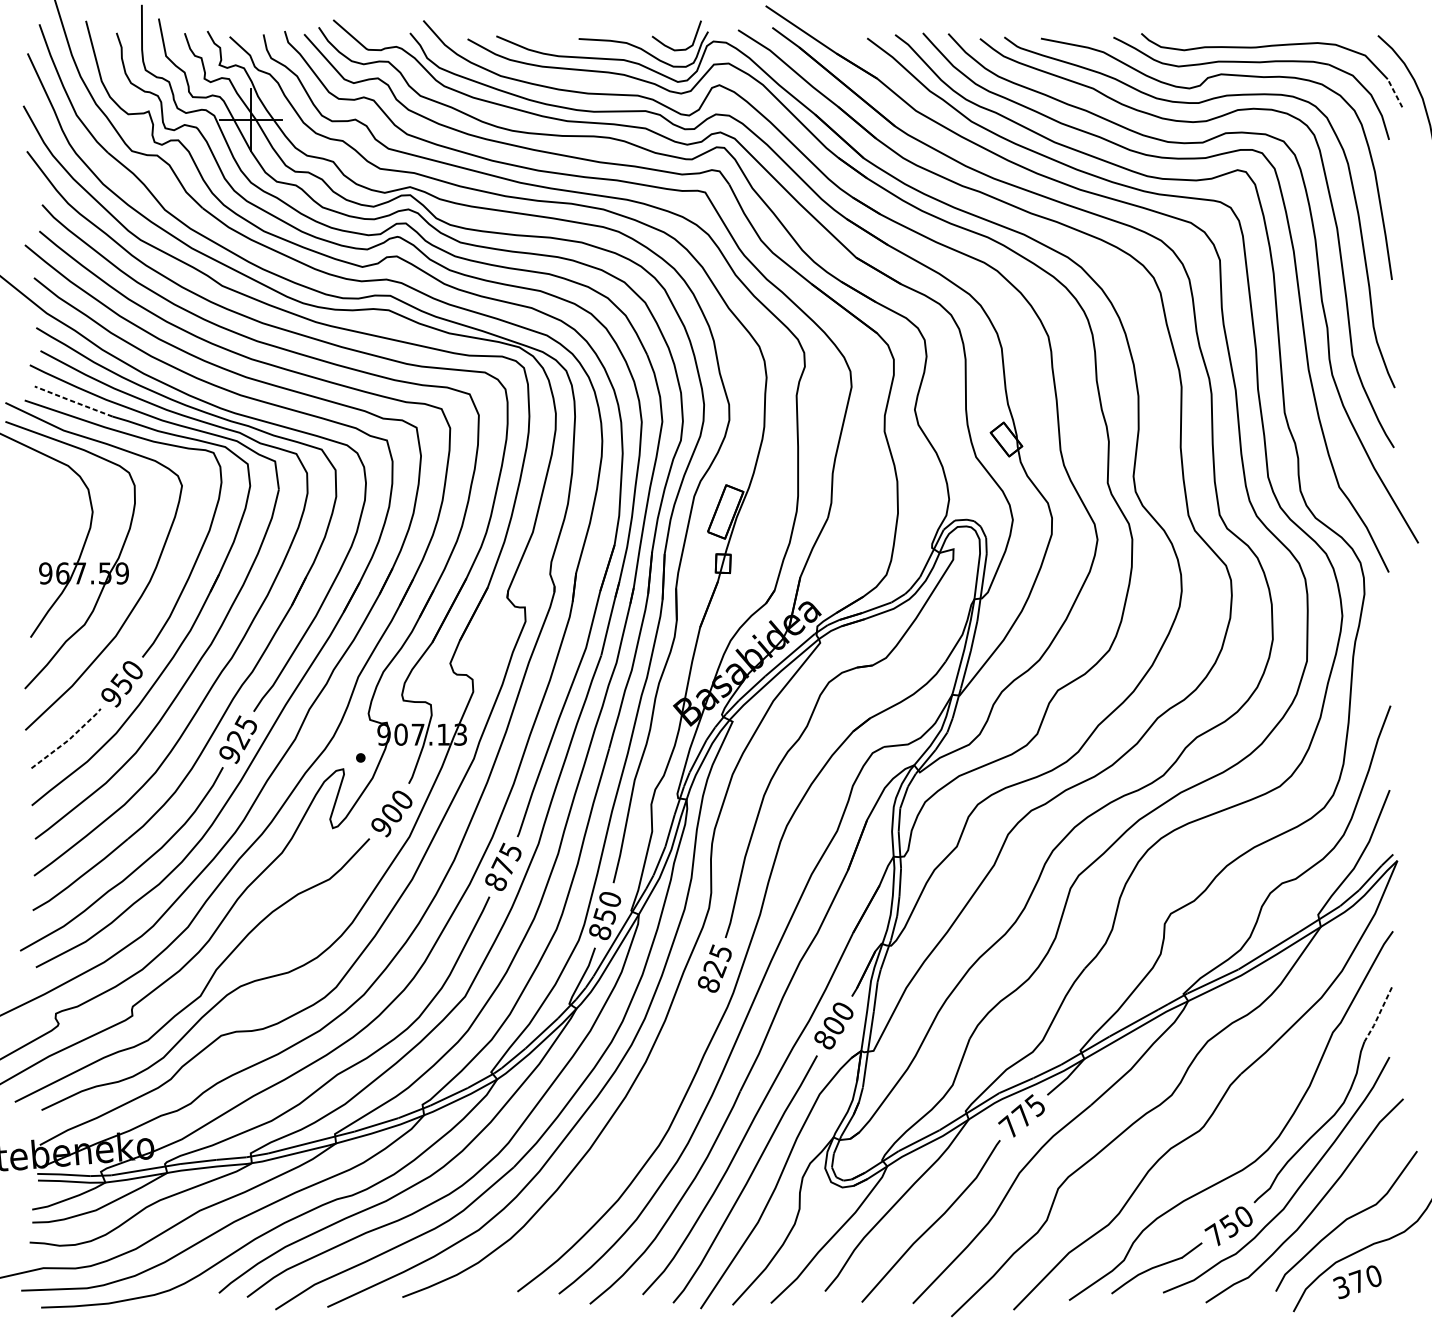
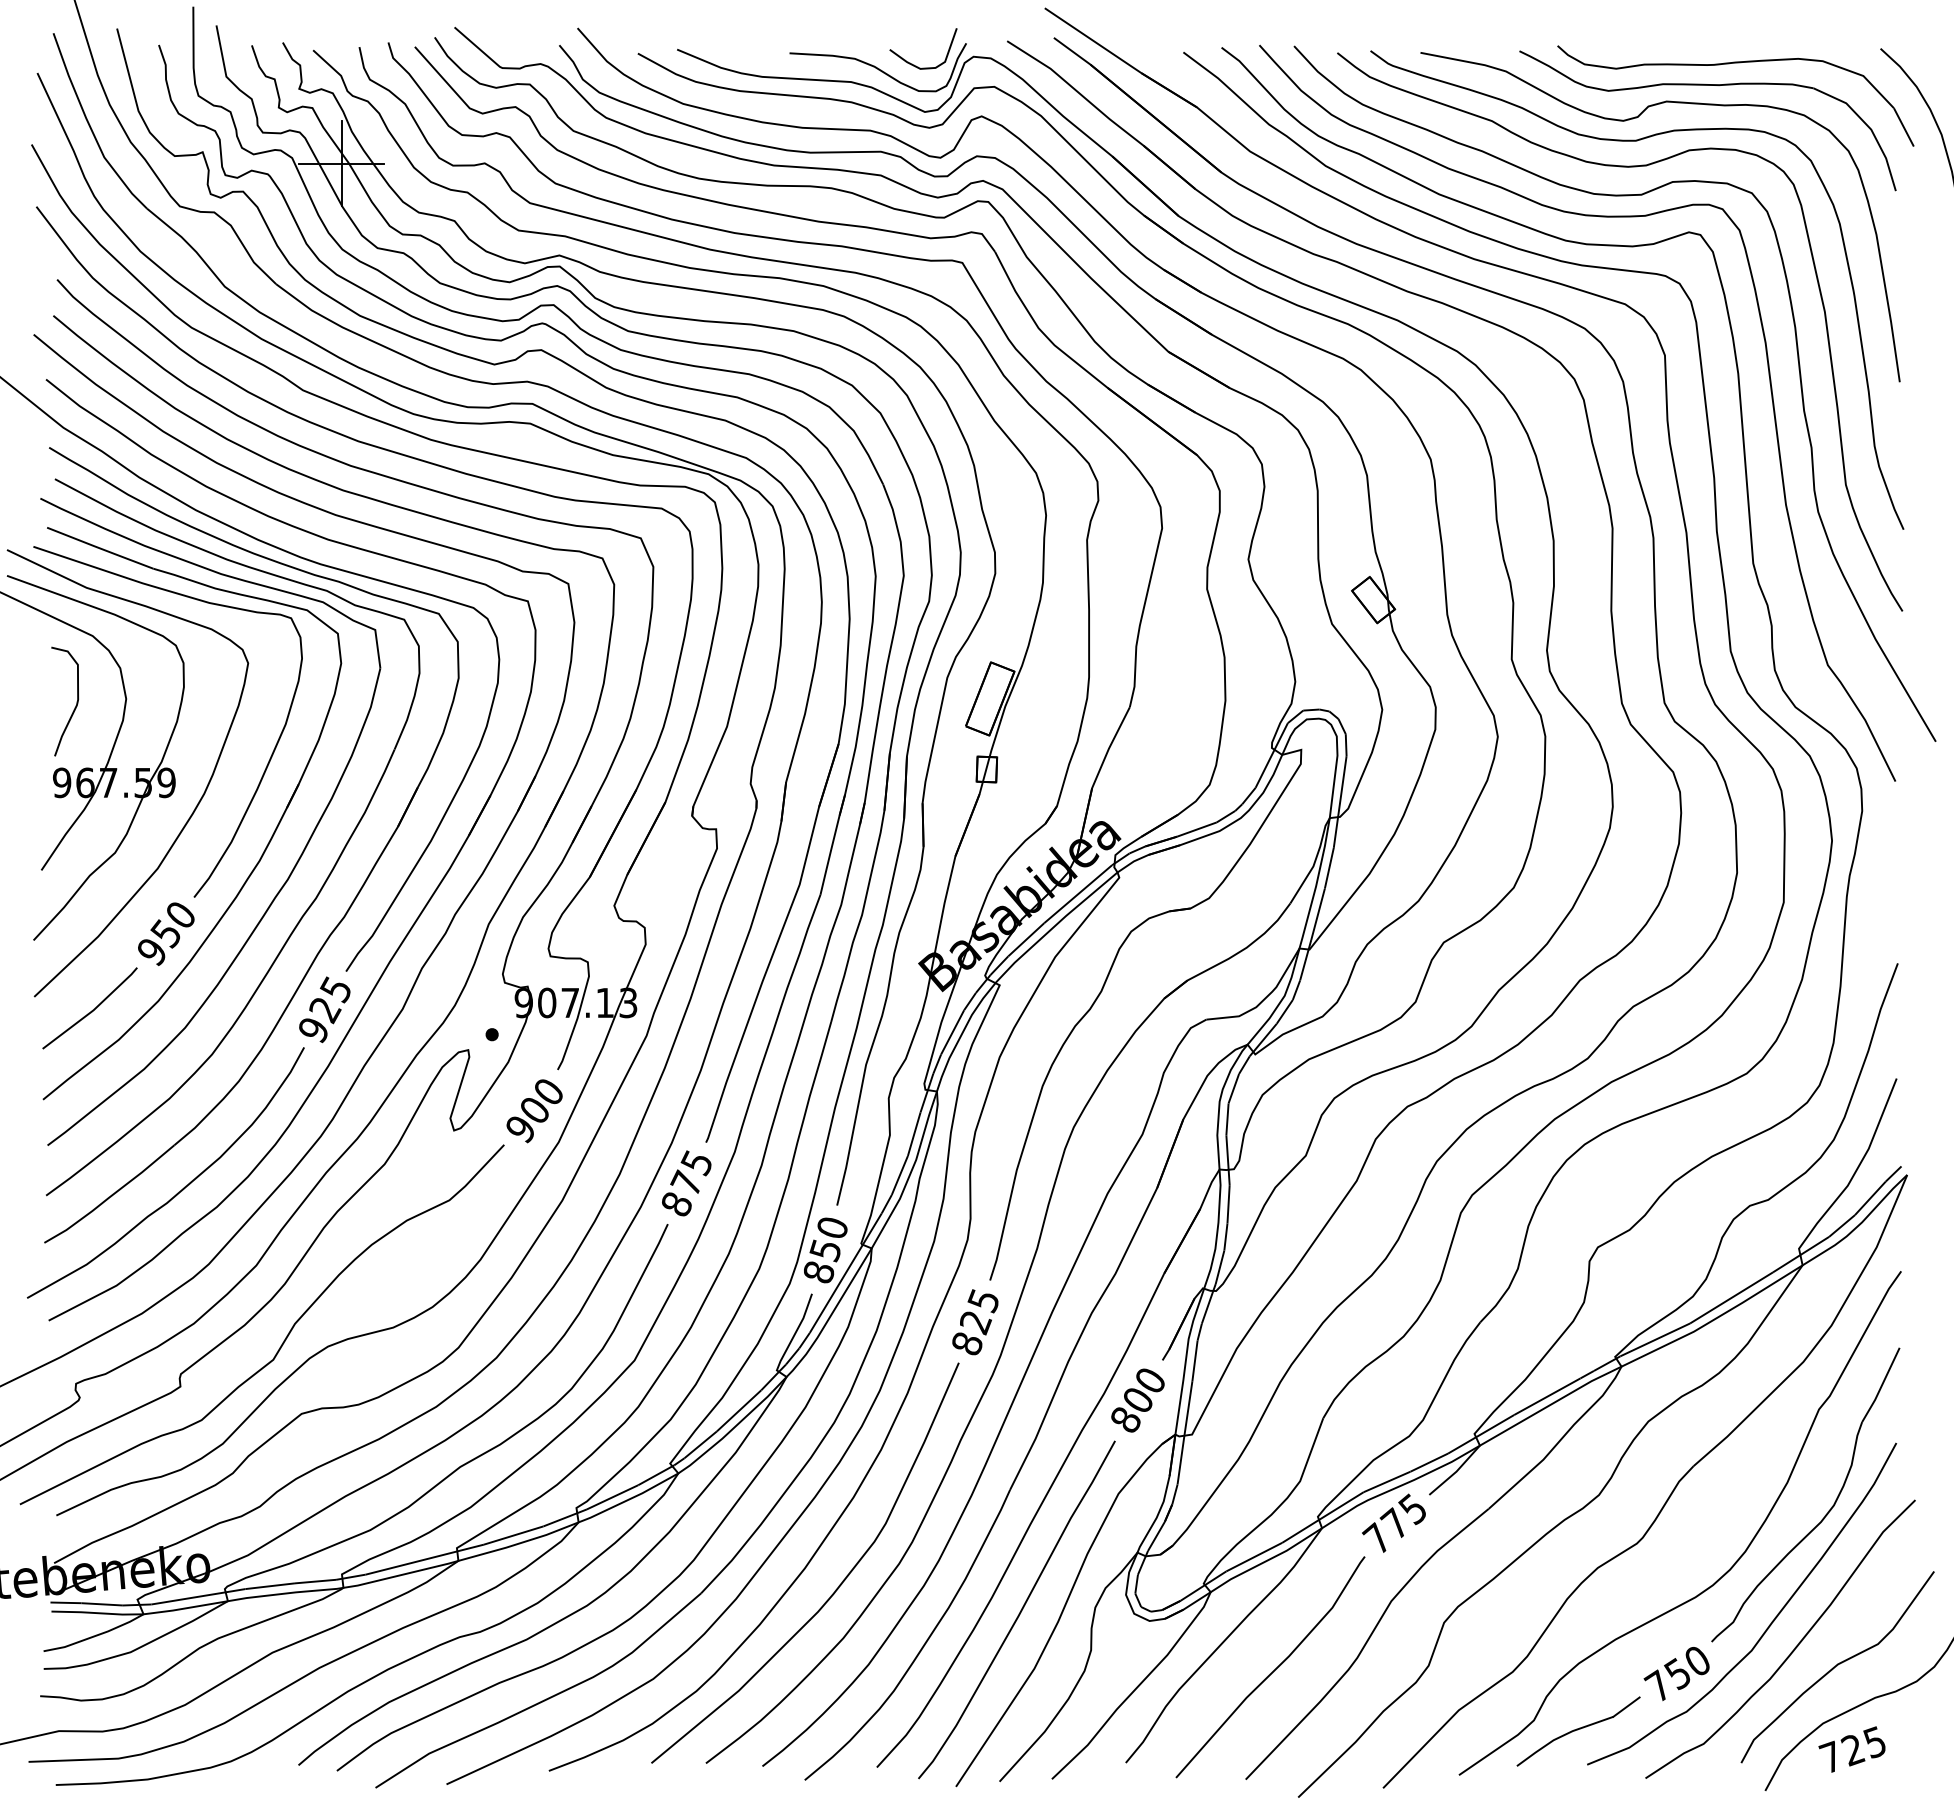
line: (1394, 93) -> (1903, 127), dashed -> solid
line: (73, 401) -> (100, 548), dashed -> solid
curve: (55, 516) -> (75, 705), added
line: (68, 740) -> (93, 1010), dashed -> solid
line: (1378, 1015) -> (1881, 1386), dashed -> solid
curve: (614, 1161) -> (838, 1585), added
text: (1356, 1281) -> (1851, 1749), 370 -> 725

